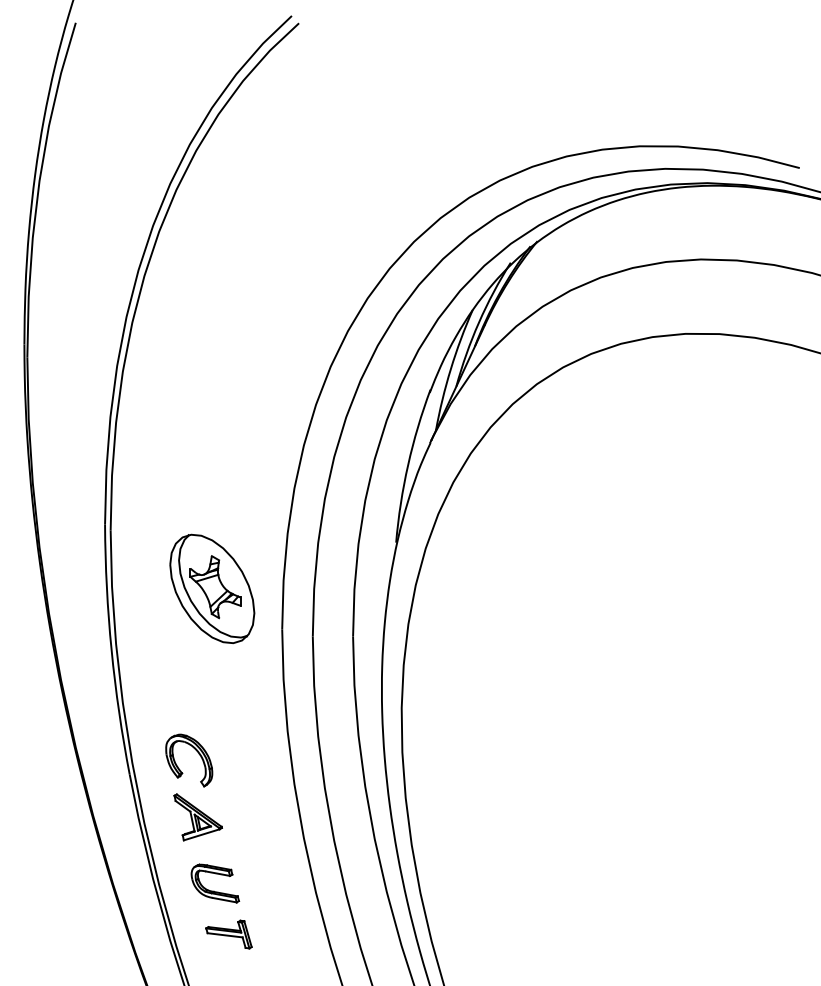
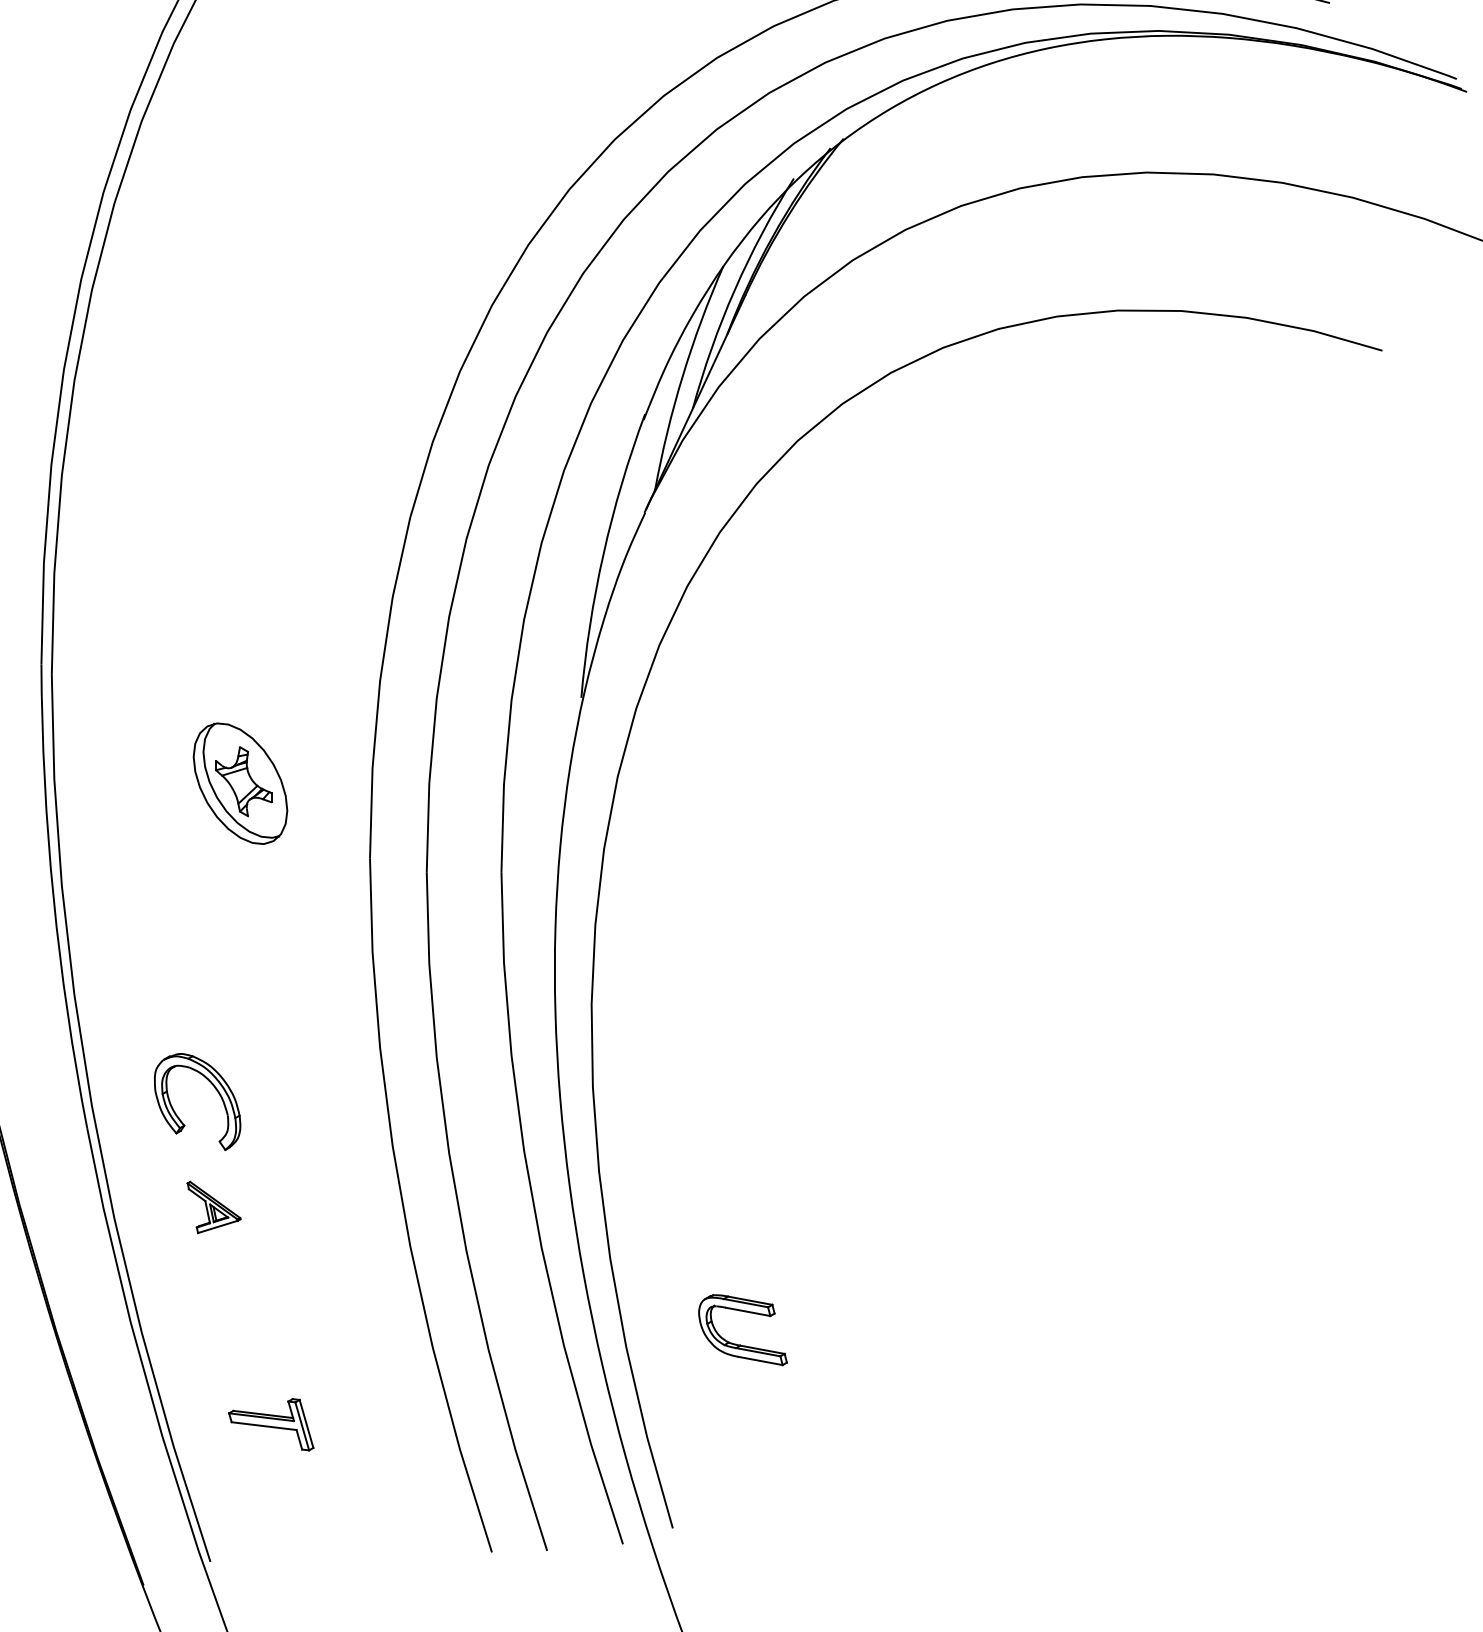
part: (212, 588) -> (240, 782), size x0.6
part: (197, 817) -> (212, 1207), size x0.6
part: (214, 890) -> (741, 1343), moved

